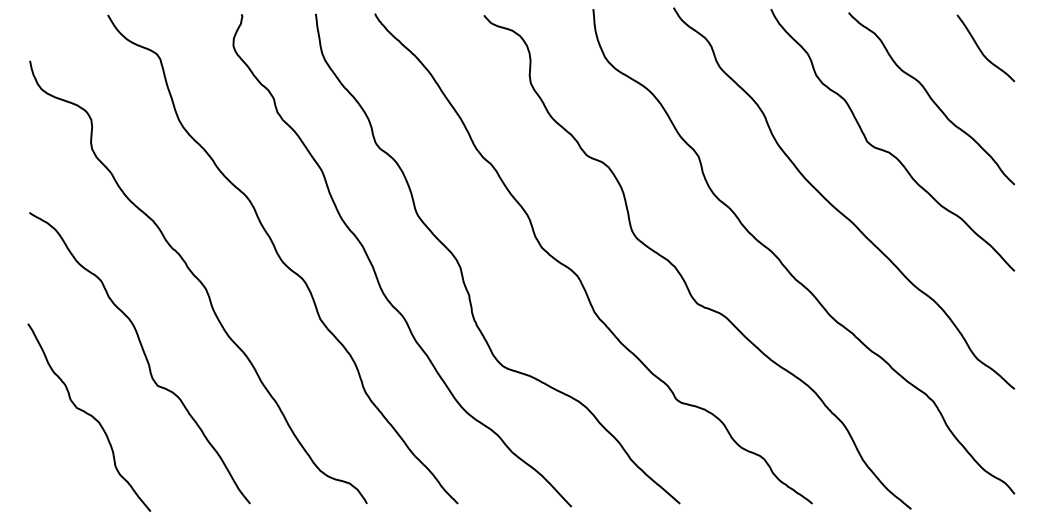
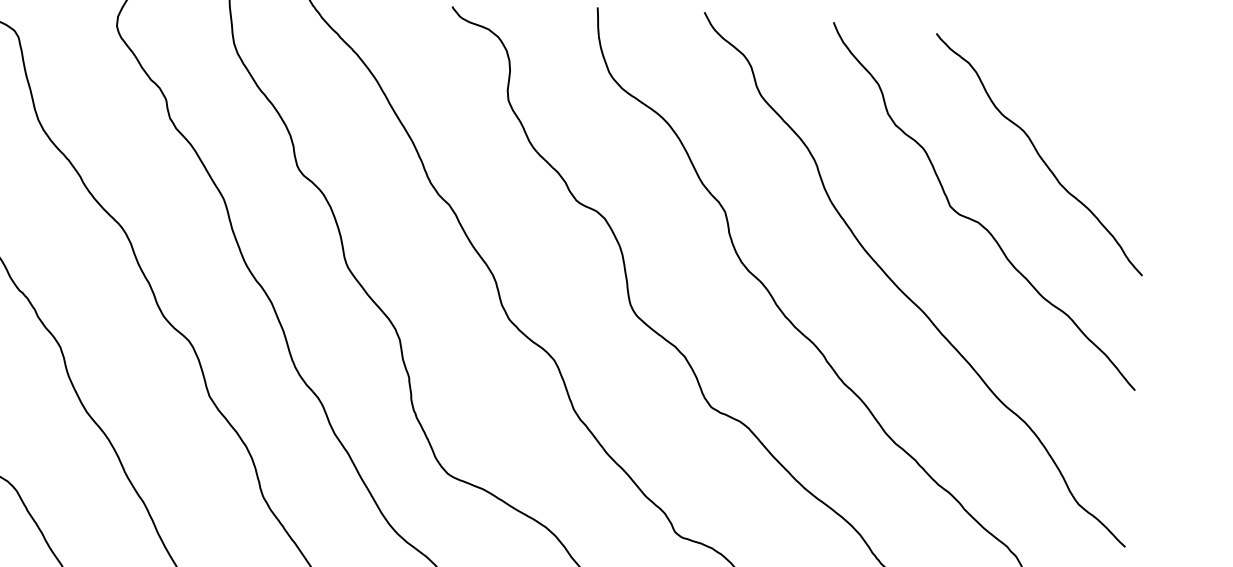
curve: (982, 51) -> (1110, 96), removed

